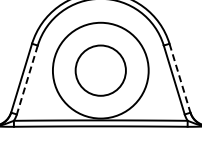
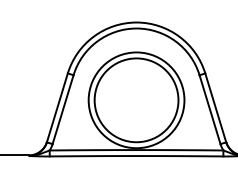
circle: (100, 70) -> (136, 100), size x1.67
line: (179, 78) -> (215, 108), dashed -> solid
line: (26, 80) -> (62, 110), dashed -> solid

